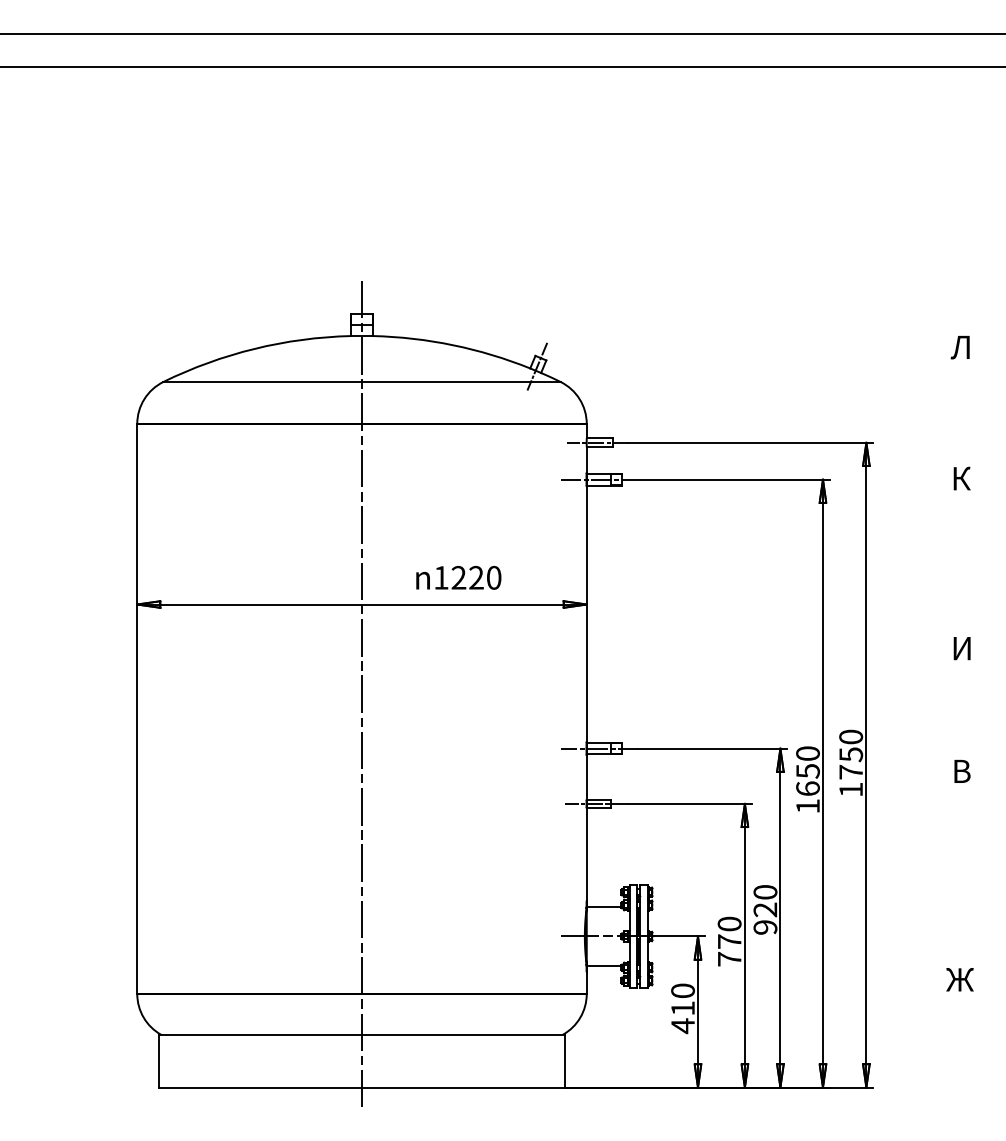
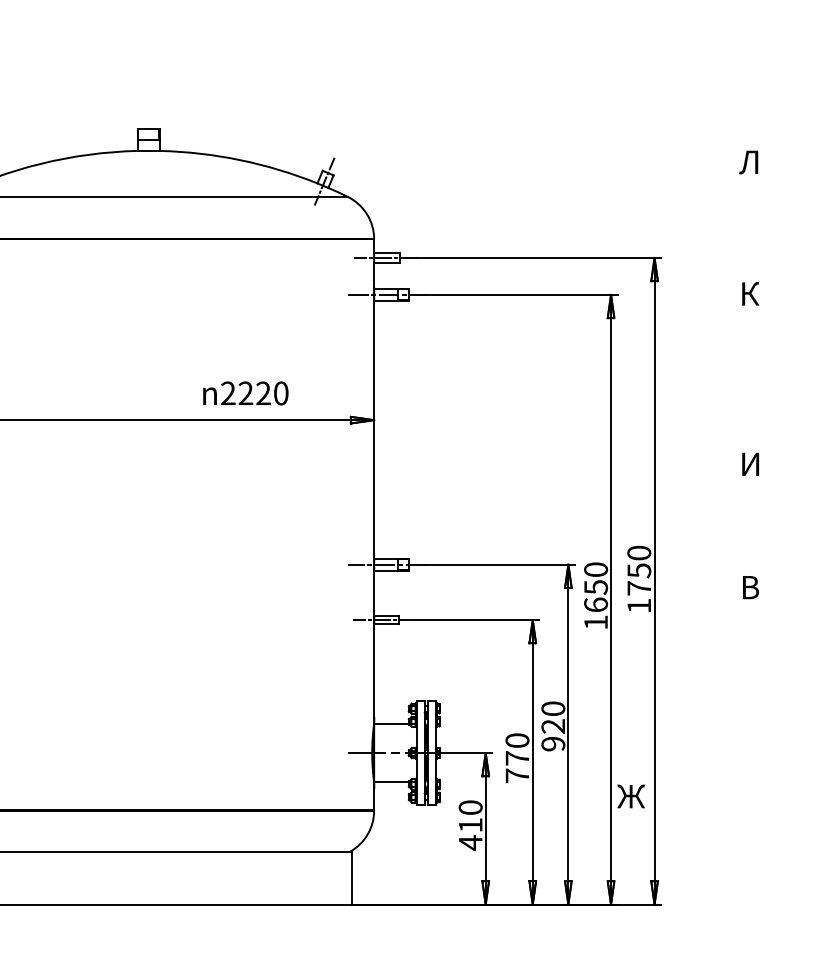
text: (441, 577) -> (228, 393), 1220 -> 2220
line: (362, 693) -> (149, 509), removed
text: (959, 979) -> (630, 796), moved

